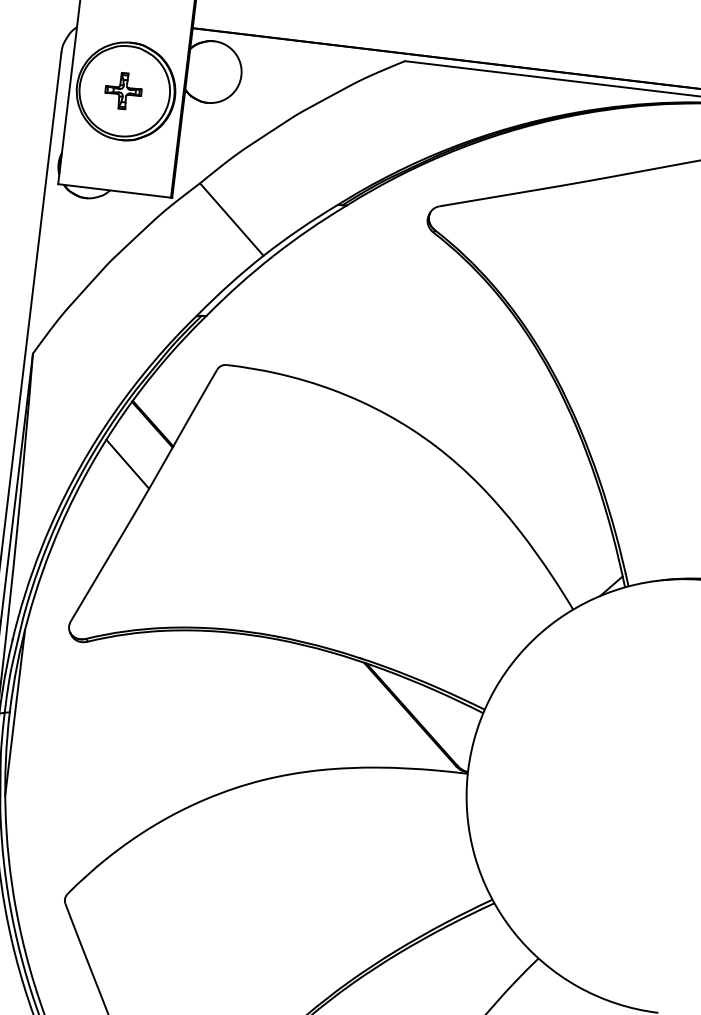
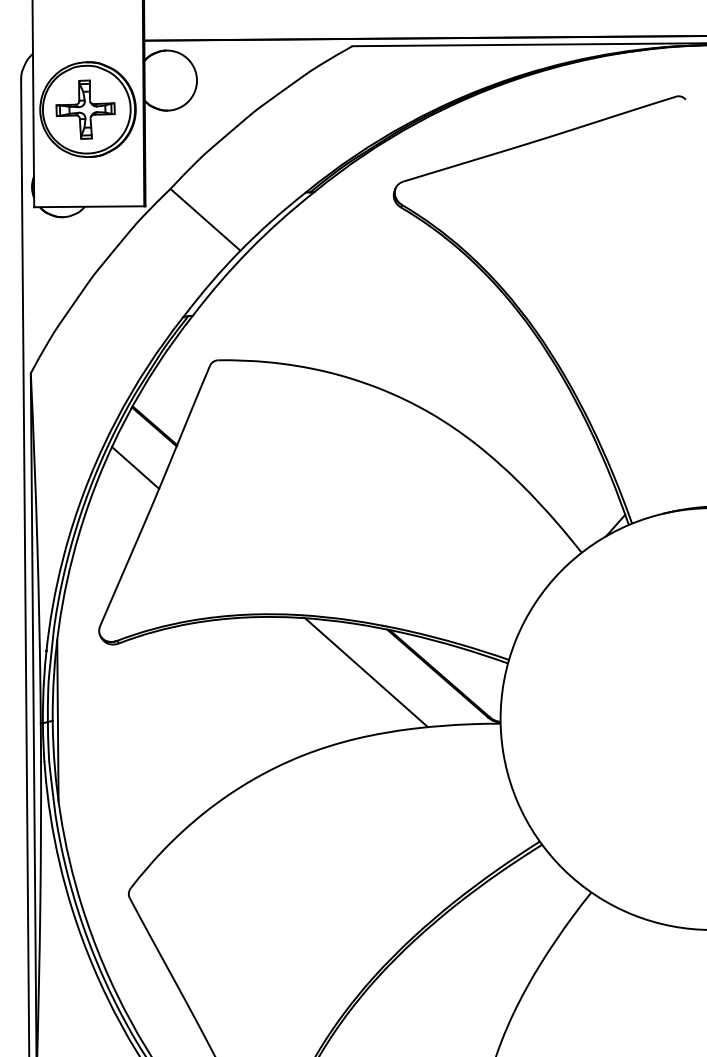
part: (123, 90) -> (85, 109), size x1.67
line: (337, 703) -> (366, 672), added

